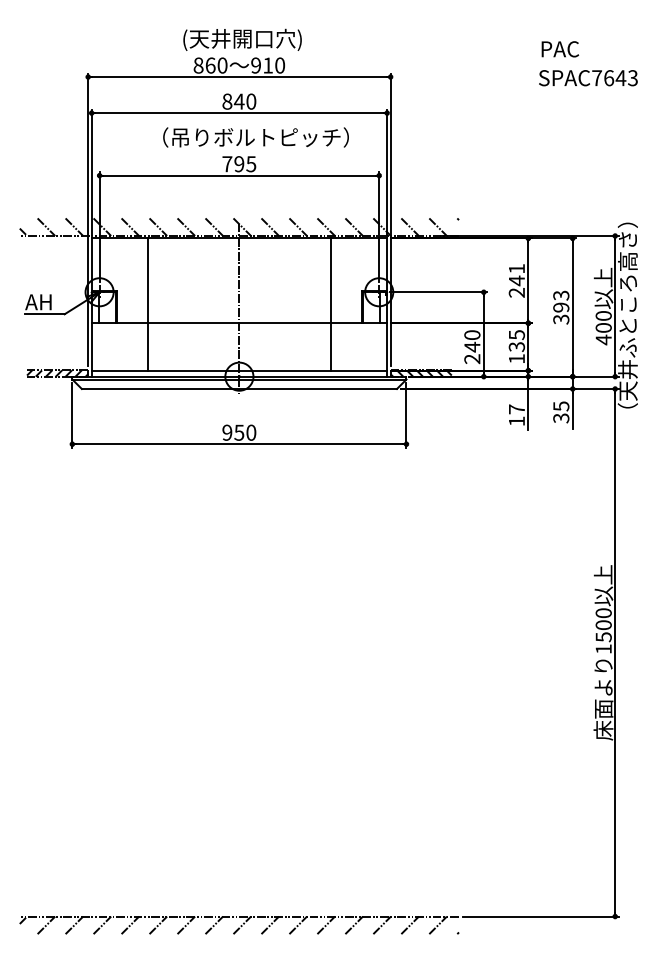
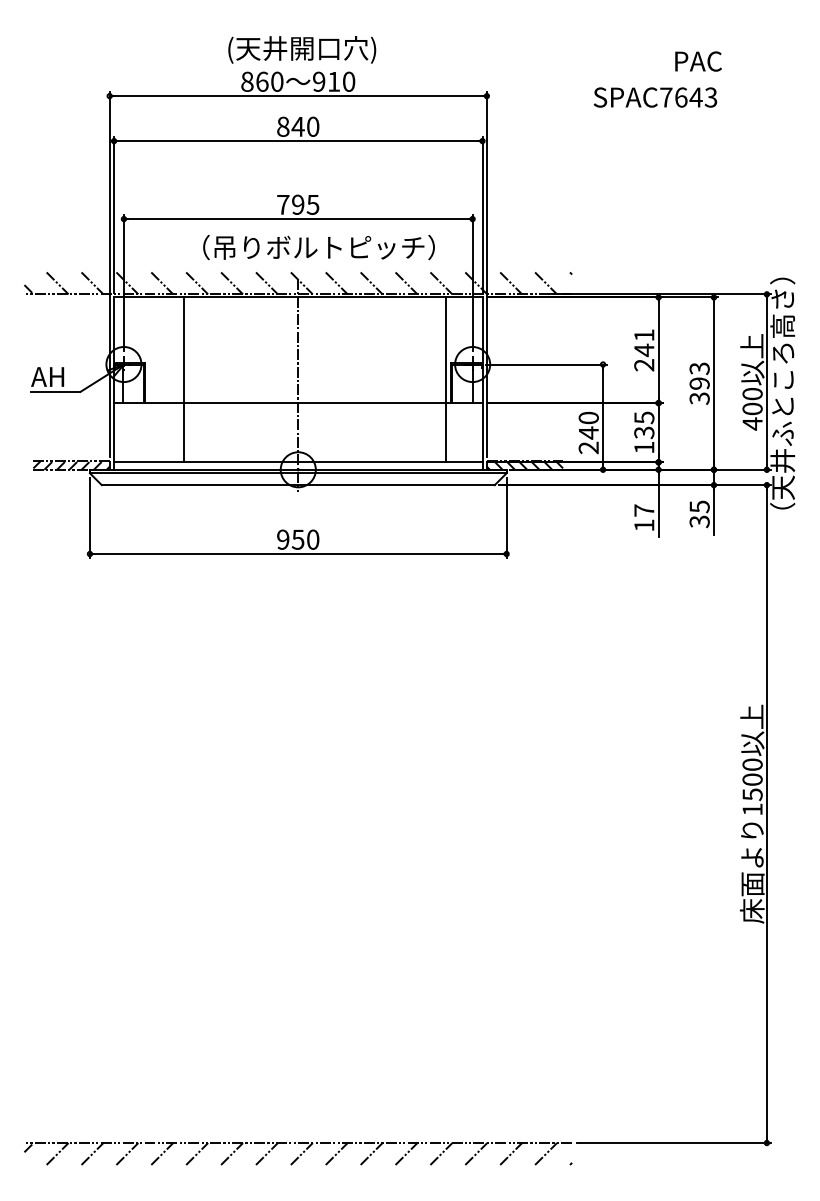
text: (588, 78) -> (655, 97), moved
text: (255, 137) -> (318, 247), moved
line: (331, 304) -> (446, 379), moved

